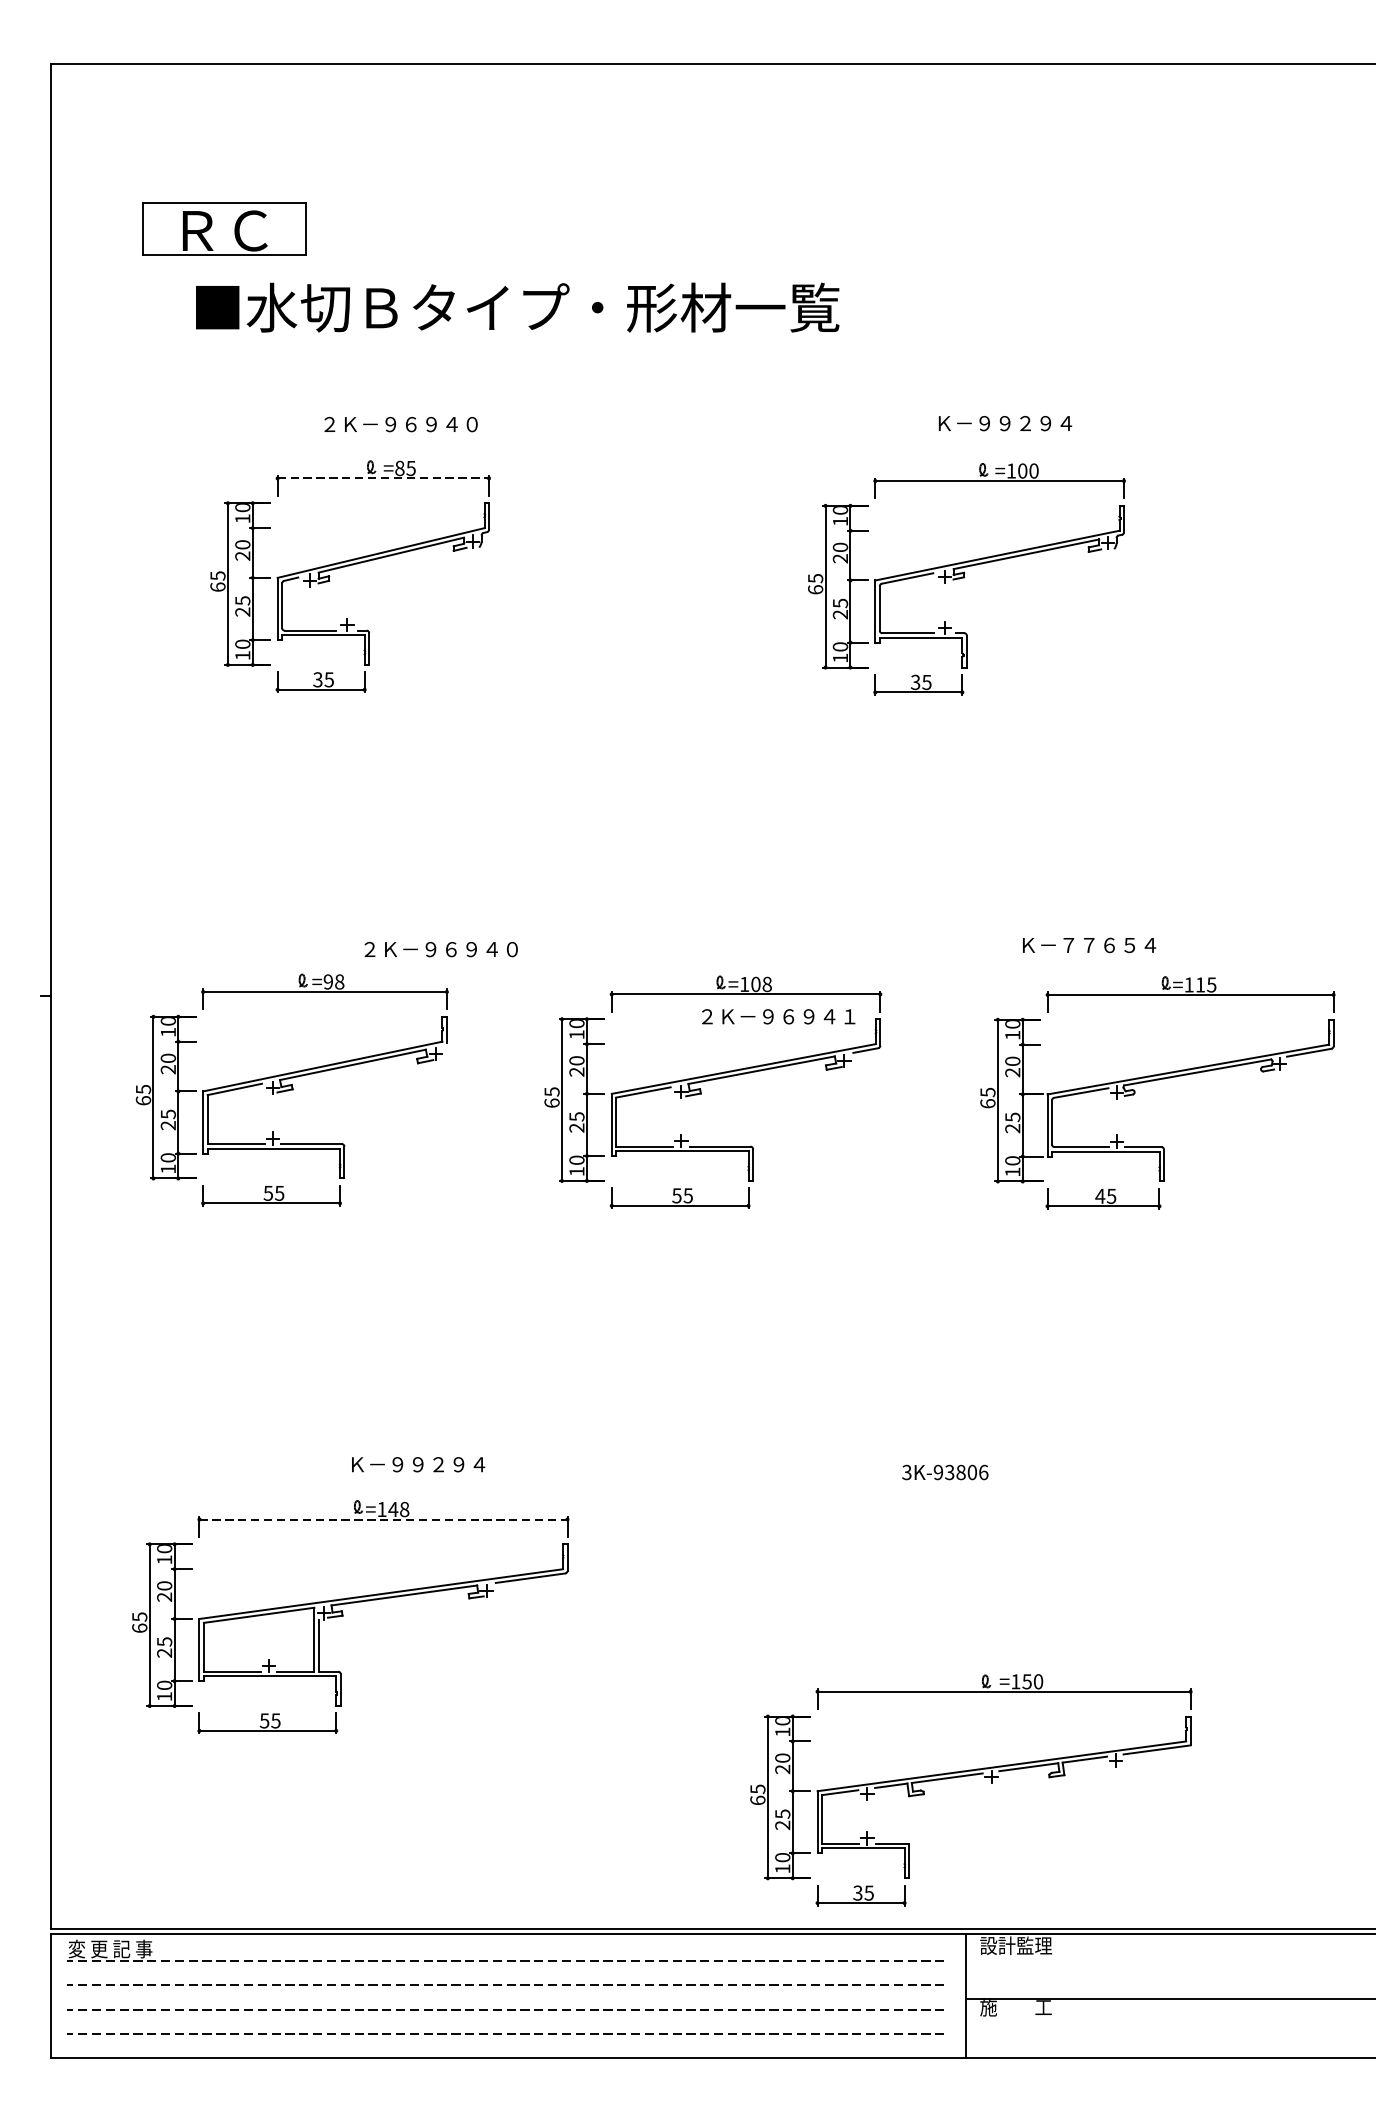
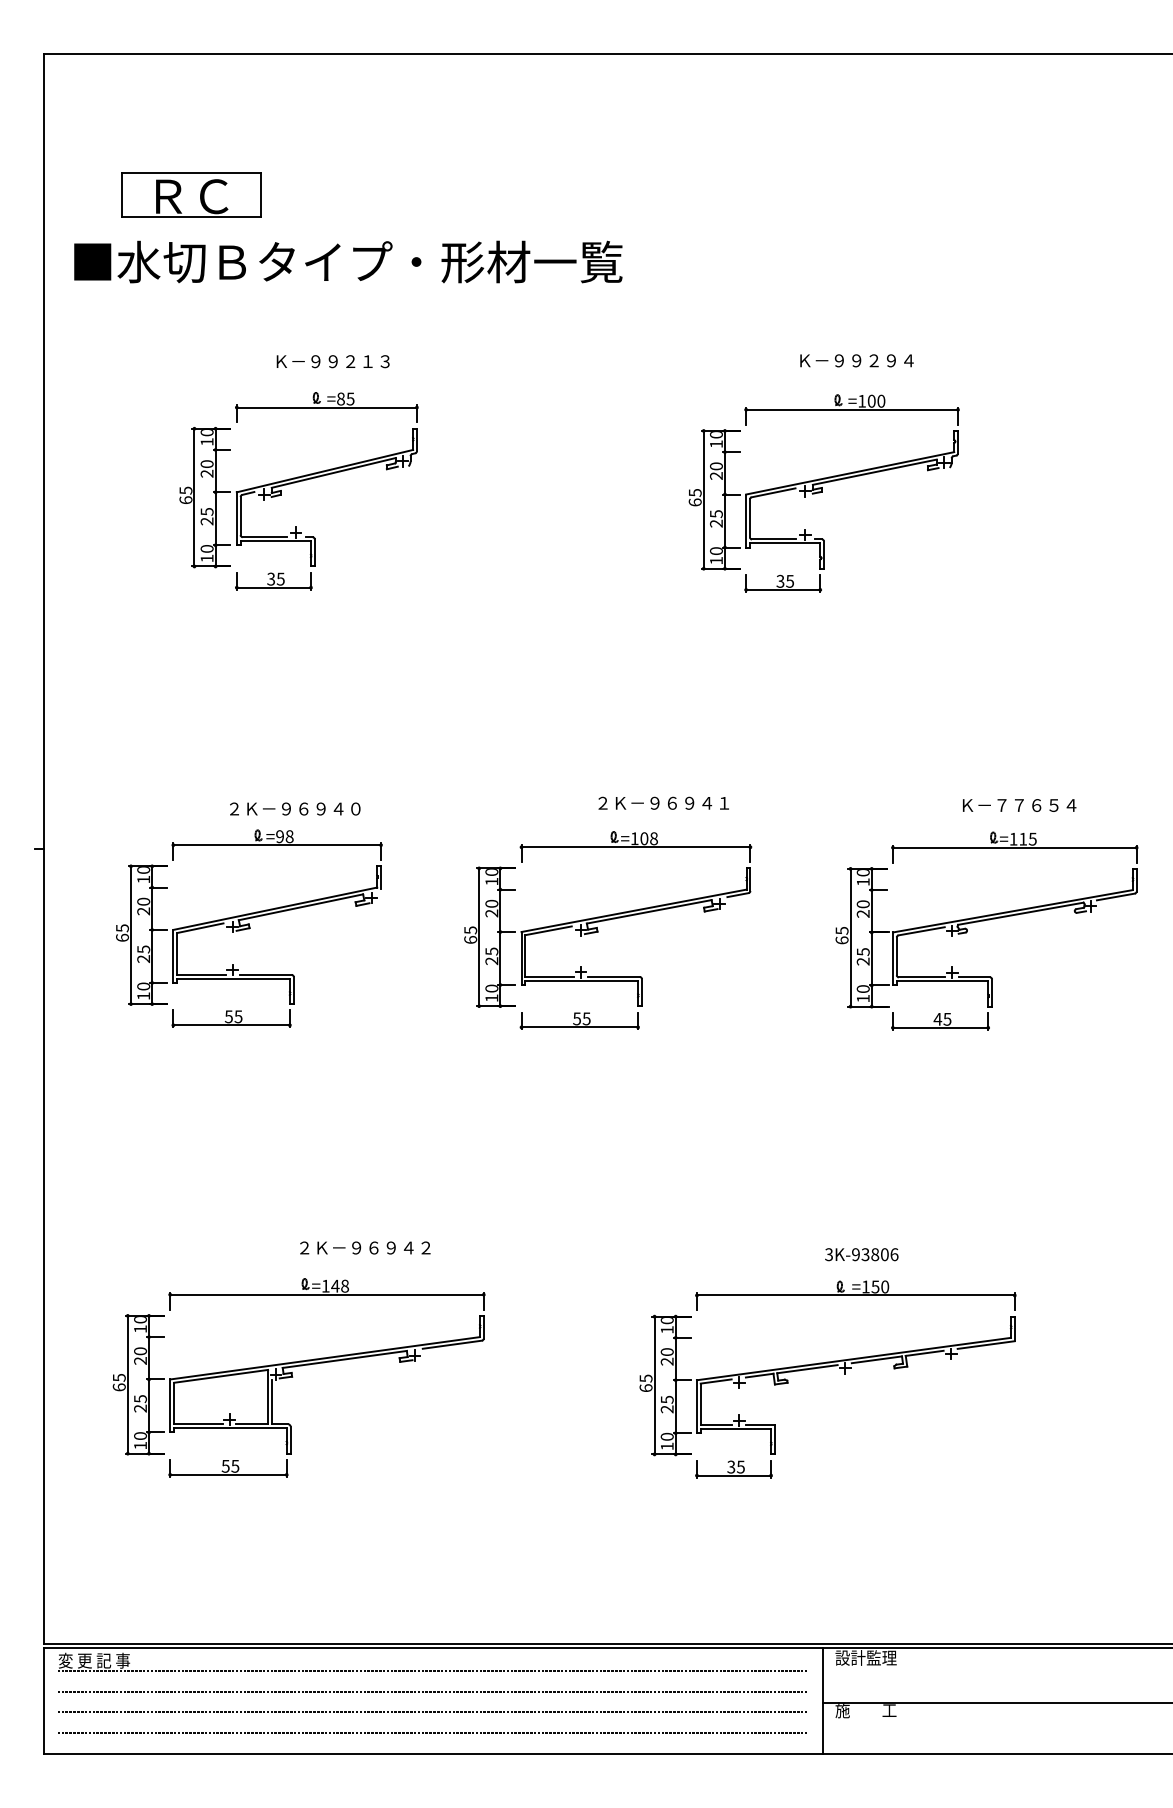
text: (517, 307) -> (348, 261), moved
text: (400, 424) -> (341, 361), ２Ｋ－９６９４０ -> Ｋ－９９２１３
line: (384, 478) -> (327, 407), dashed -> solid
text: (1089, 945) -> (1019, 805), moved
text: (441, 948) -> (295, 808), moved
text: (778, 1015) -> (663, 802), moved
text: (428, 1464) -> (365, 1247), Ｋ－９９２９４ -> ２Ｋ－９６９４２
text: (944, 1472) -> (861, 1254), moved
line: (384, 1519) -> (327, 1294), dashed -> solid
part: (970, 1776) -> (827, 1367), moved

